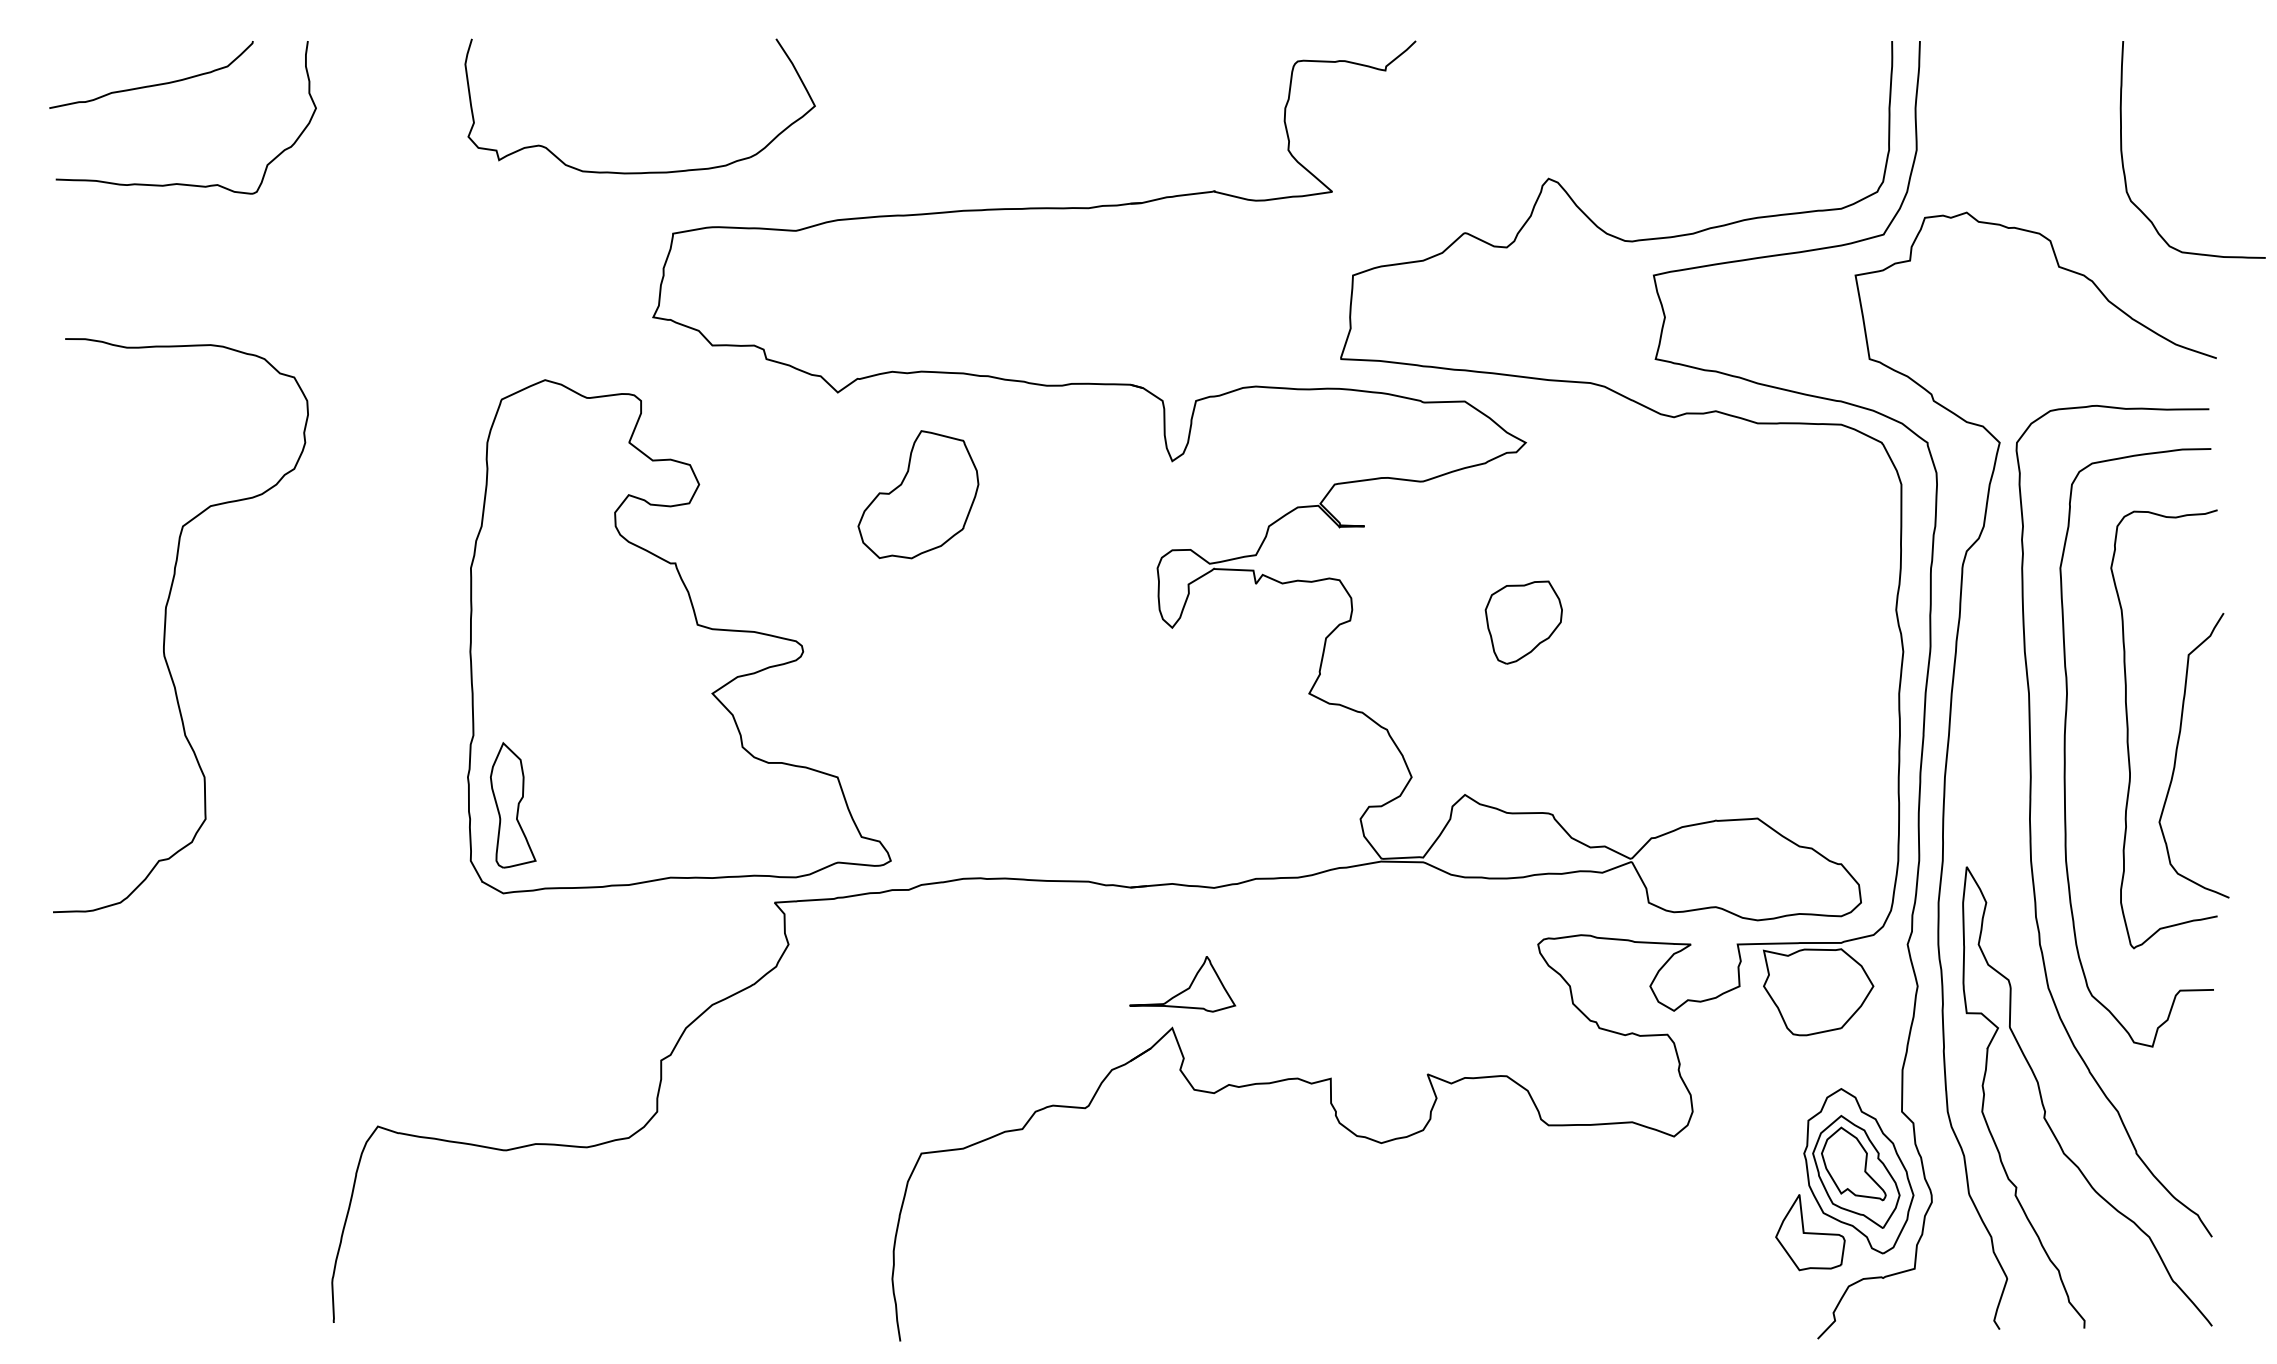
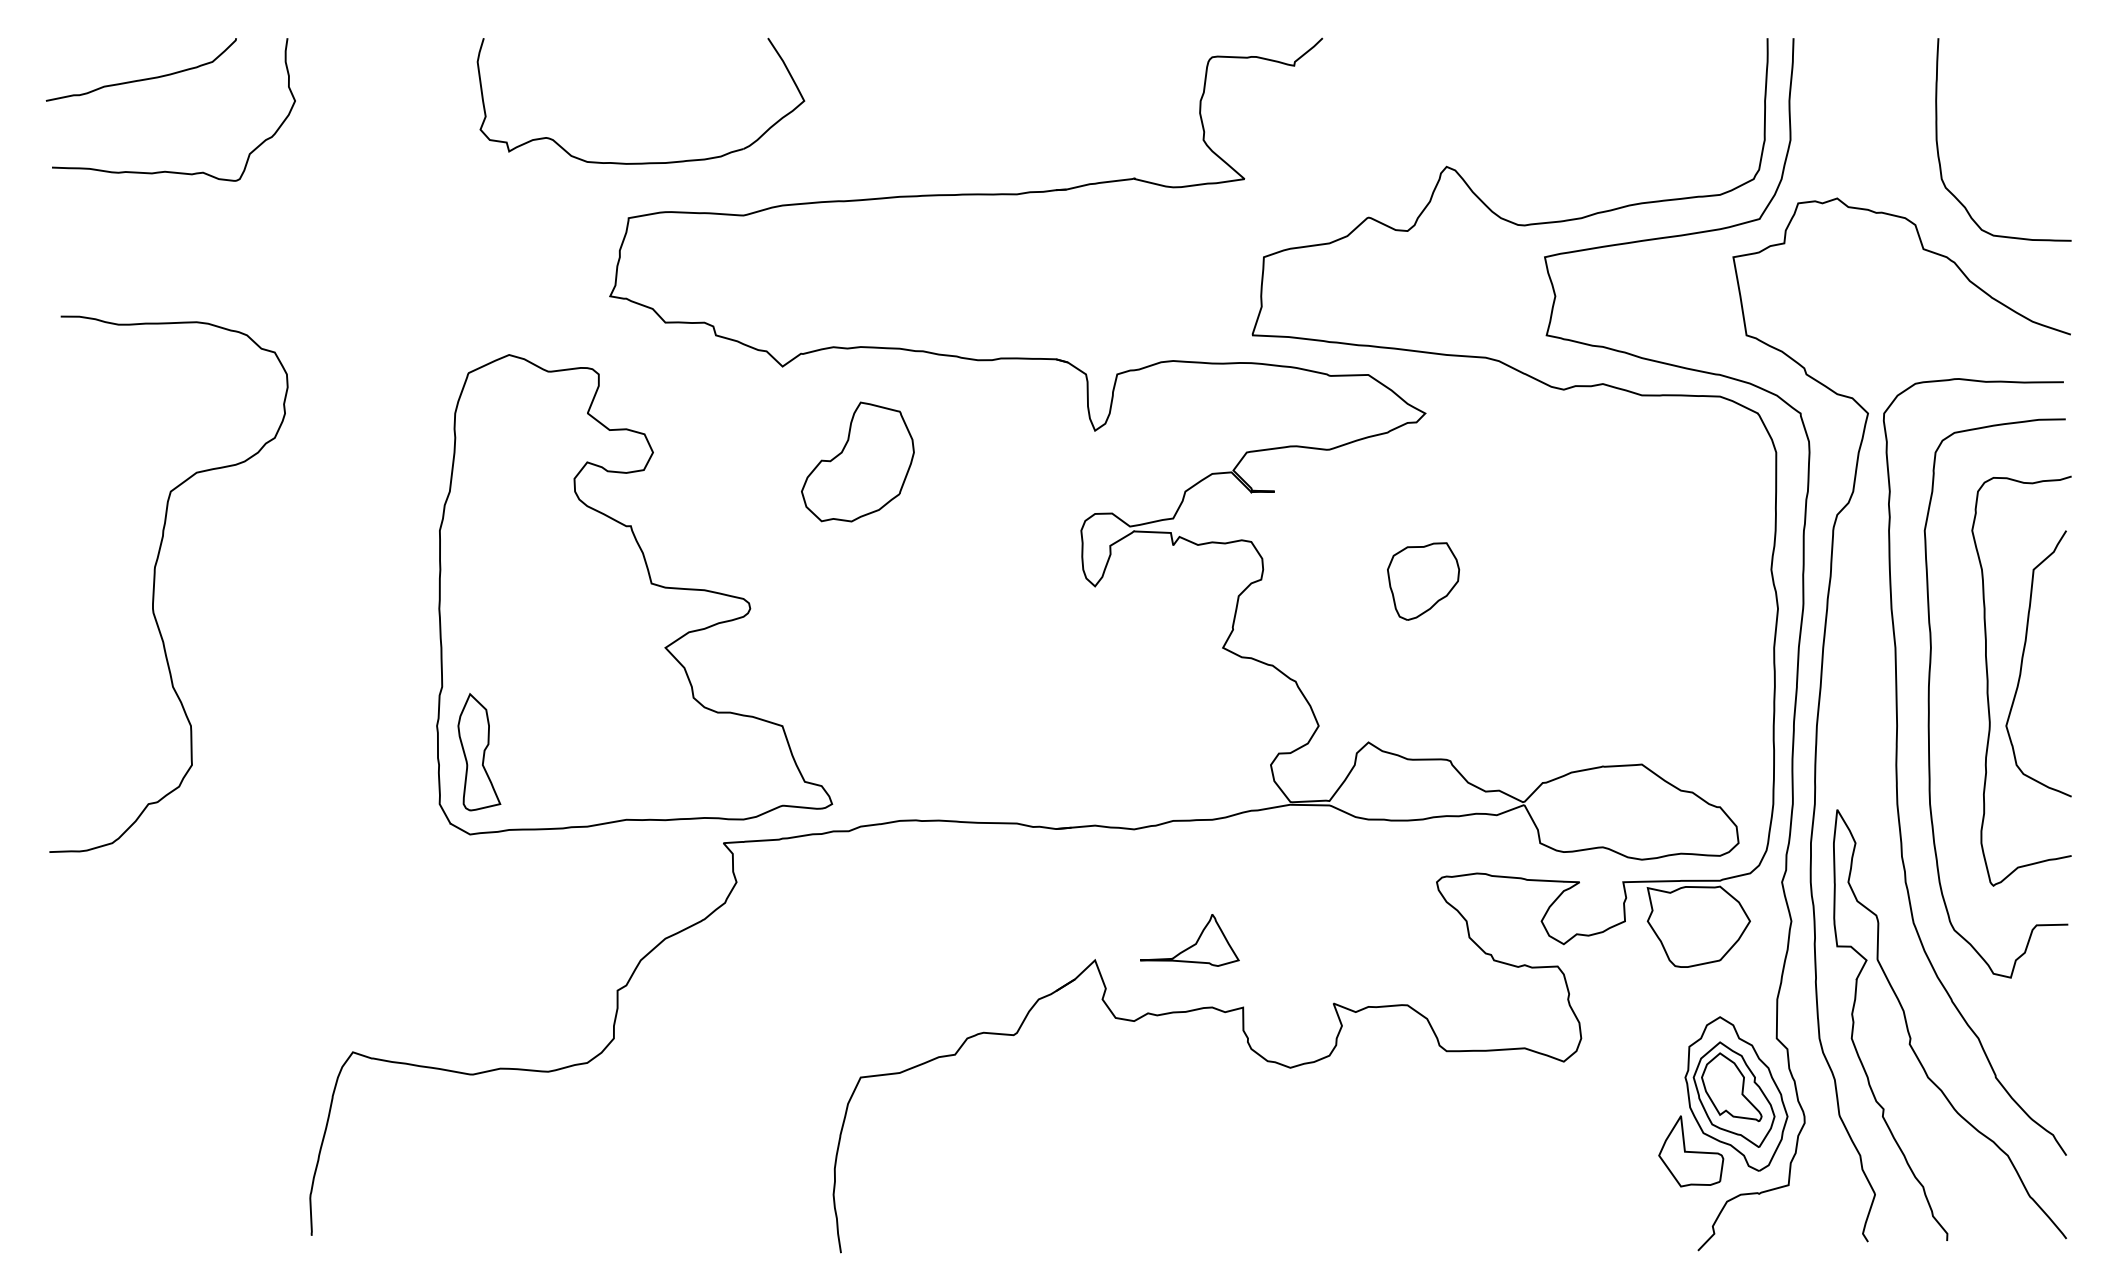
curve: (2123, 155) -> (1938, 145), moved
part: (639, 171) -> (640, 162), moved
curve: (2177, 751) -> (2023, 659), moved
part: (1182, 984) -> (1189, 940), moved

